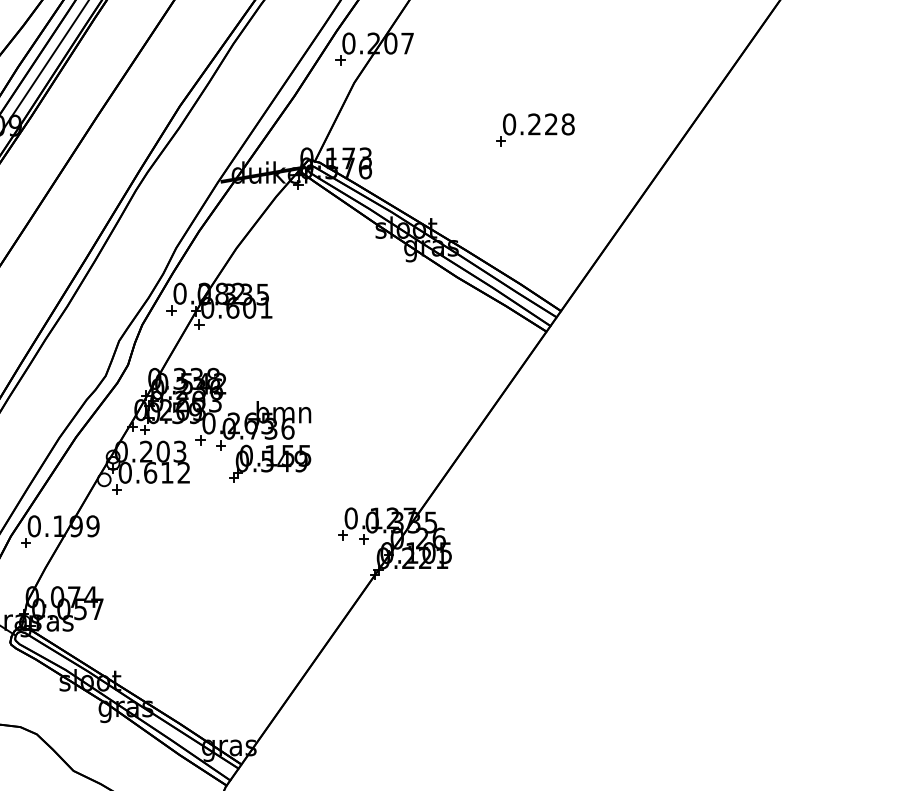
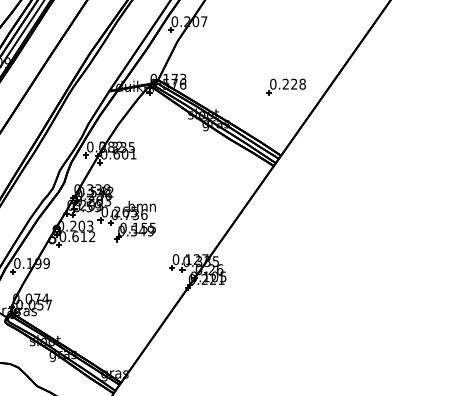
part: (533, 128) -> (285, 86), moved

